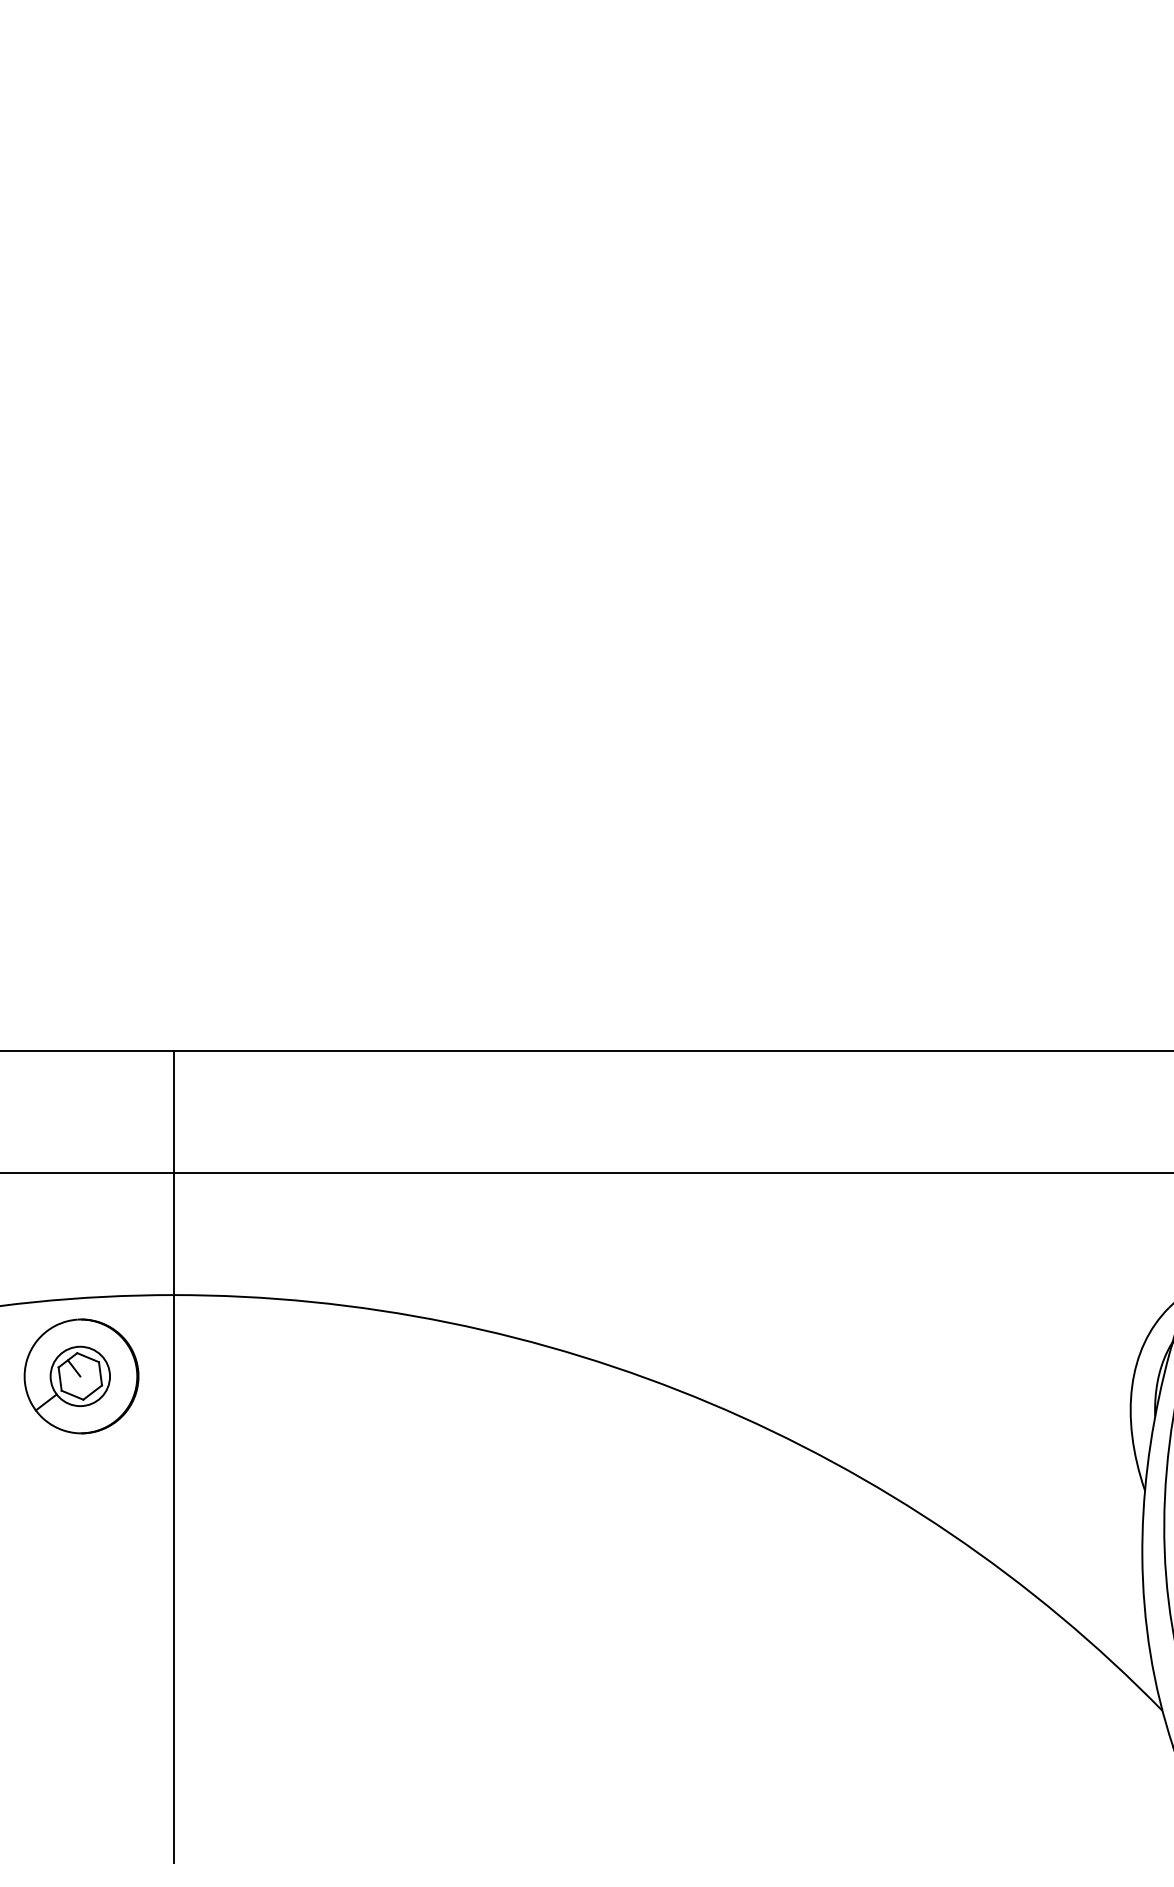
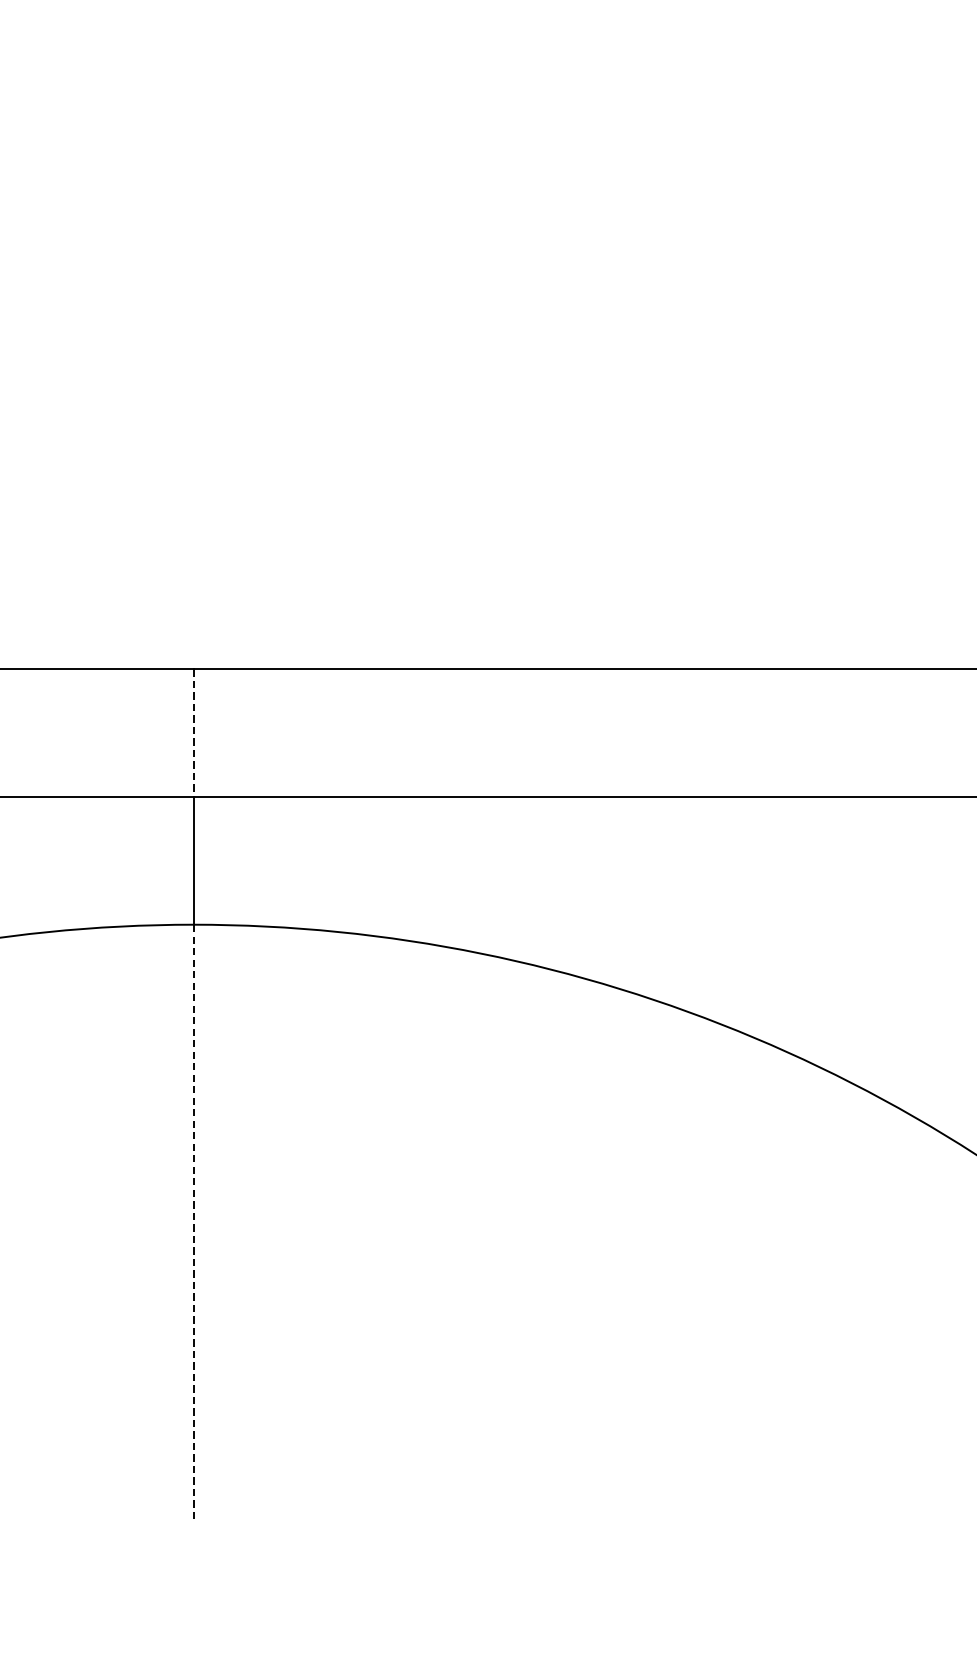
line: (173, 1112) -> (193, 733), solid -> dashed
part: (81, 1376) -> (96, 1009), removed
line: (173, 1578) -> (193, 1221), solid -> dashed

